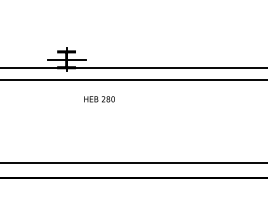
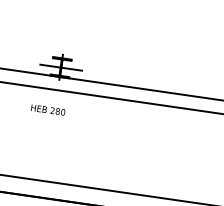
text: (99, 99) -> (48, 110), moved

